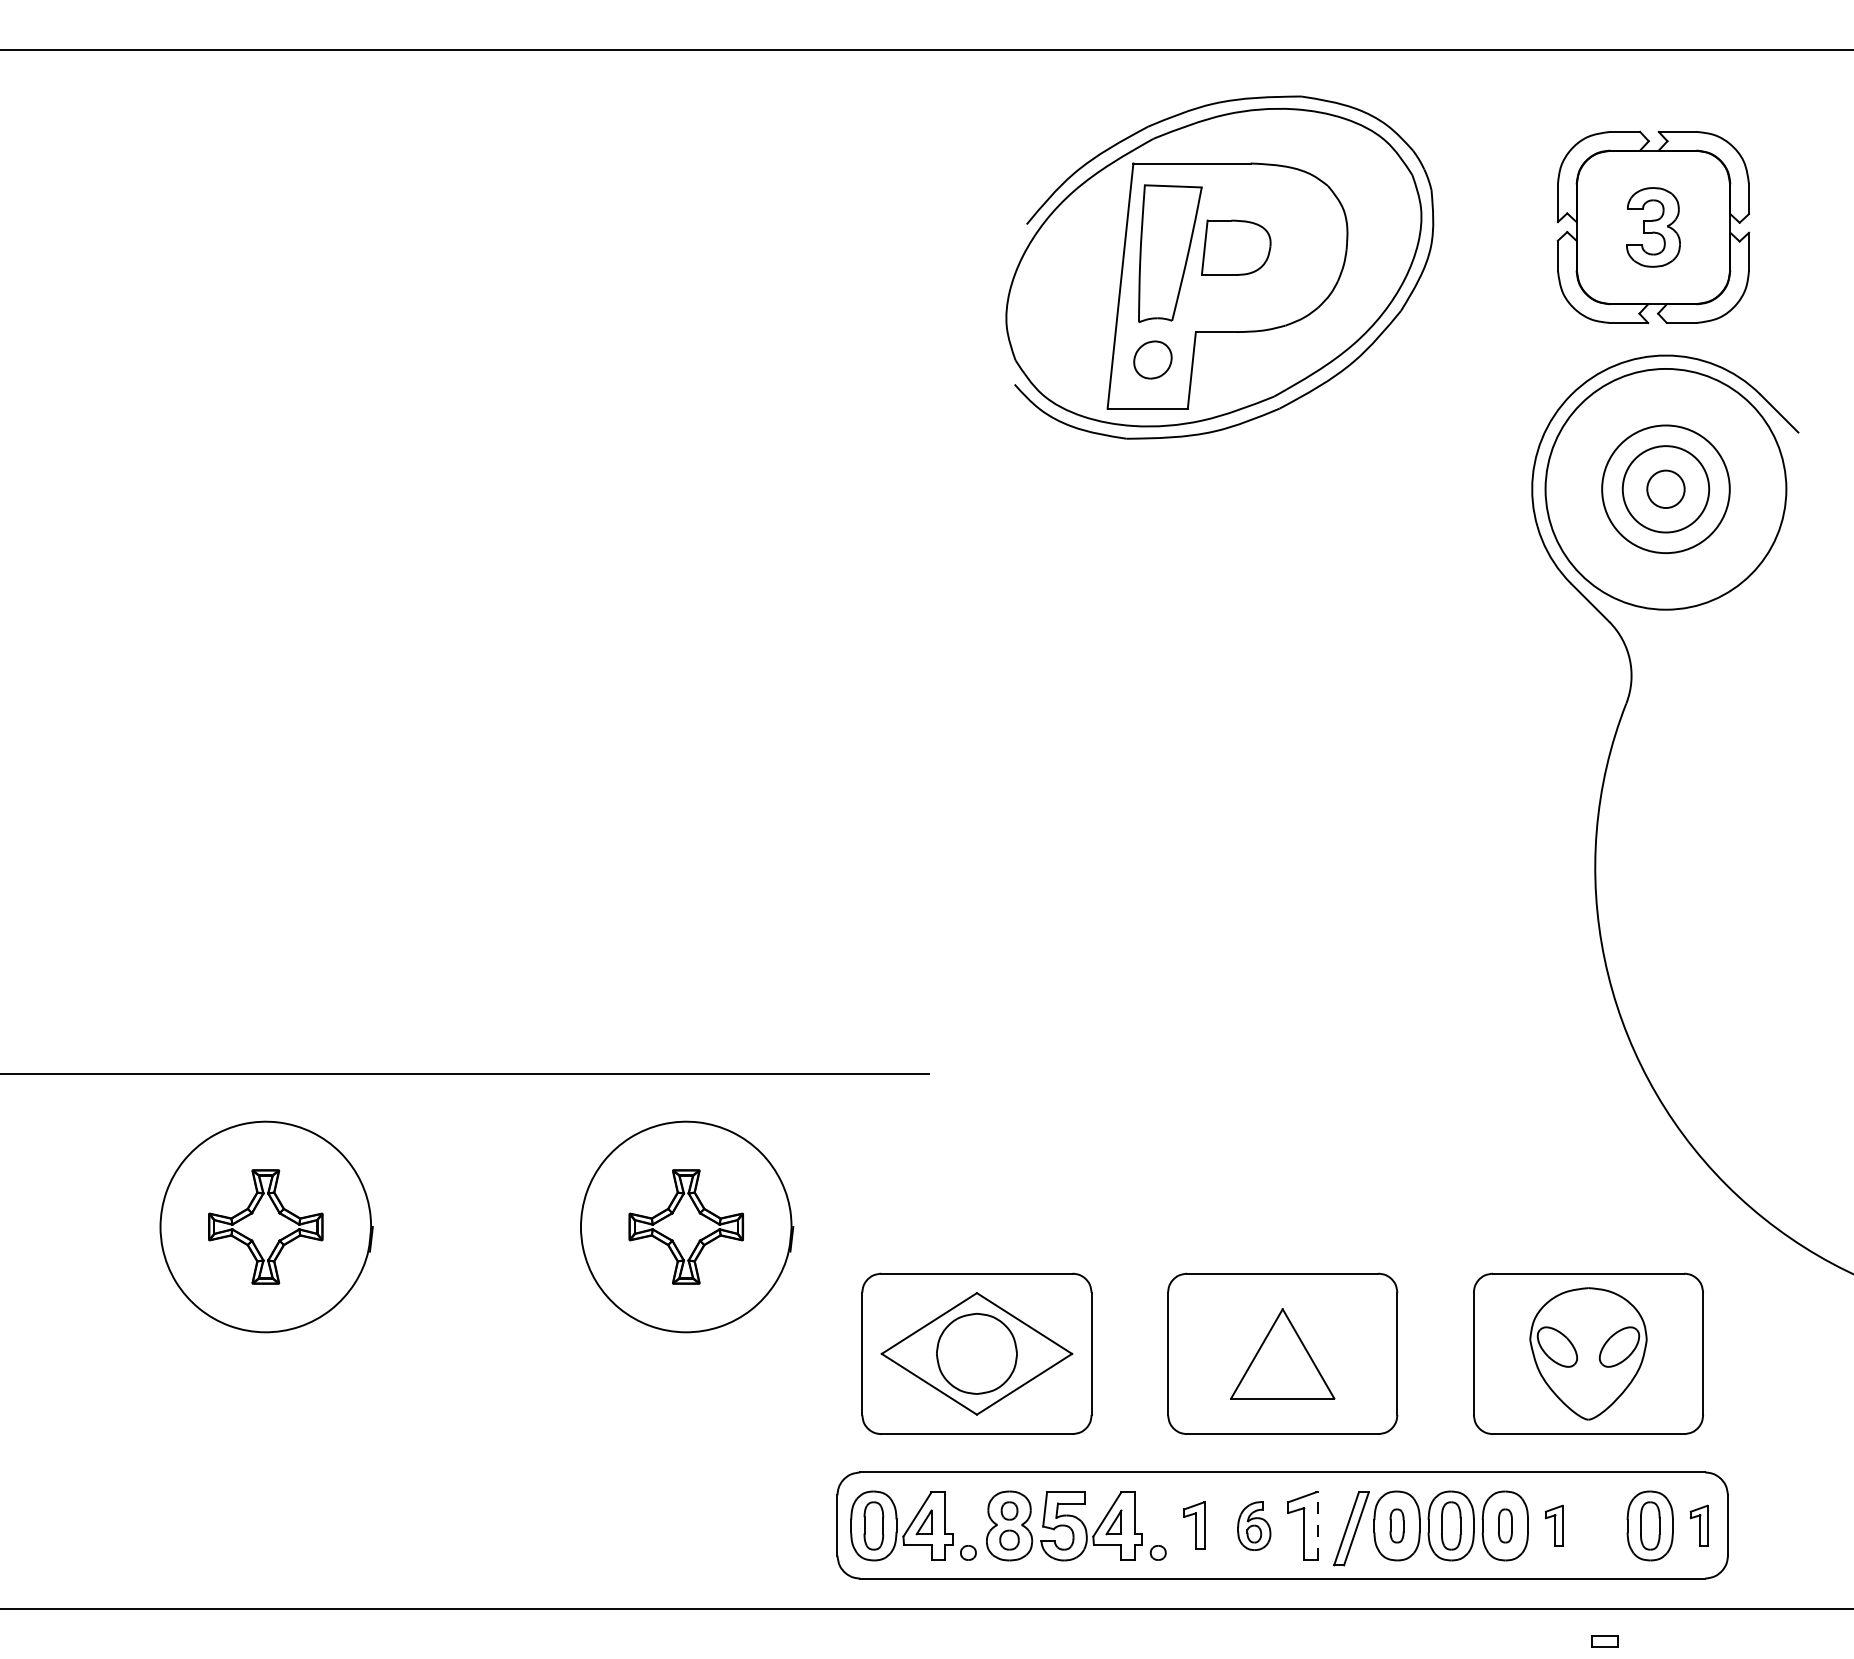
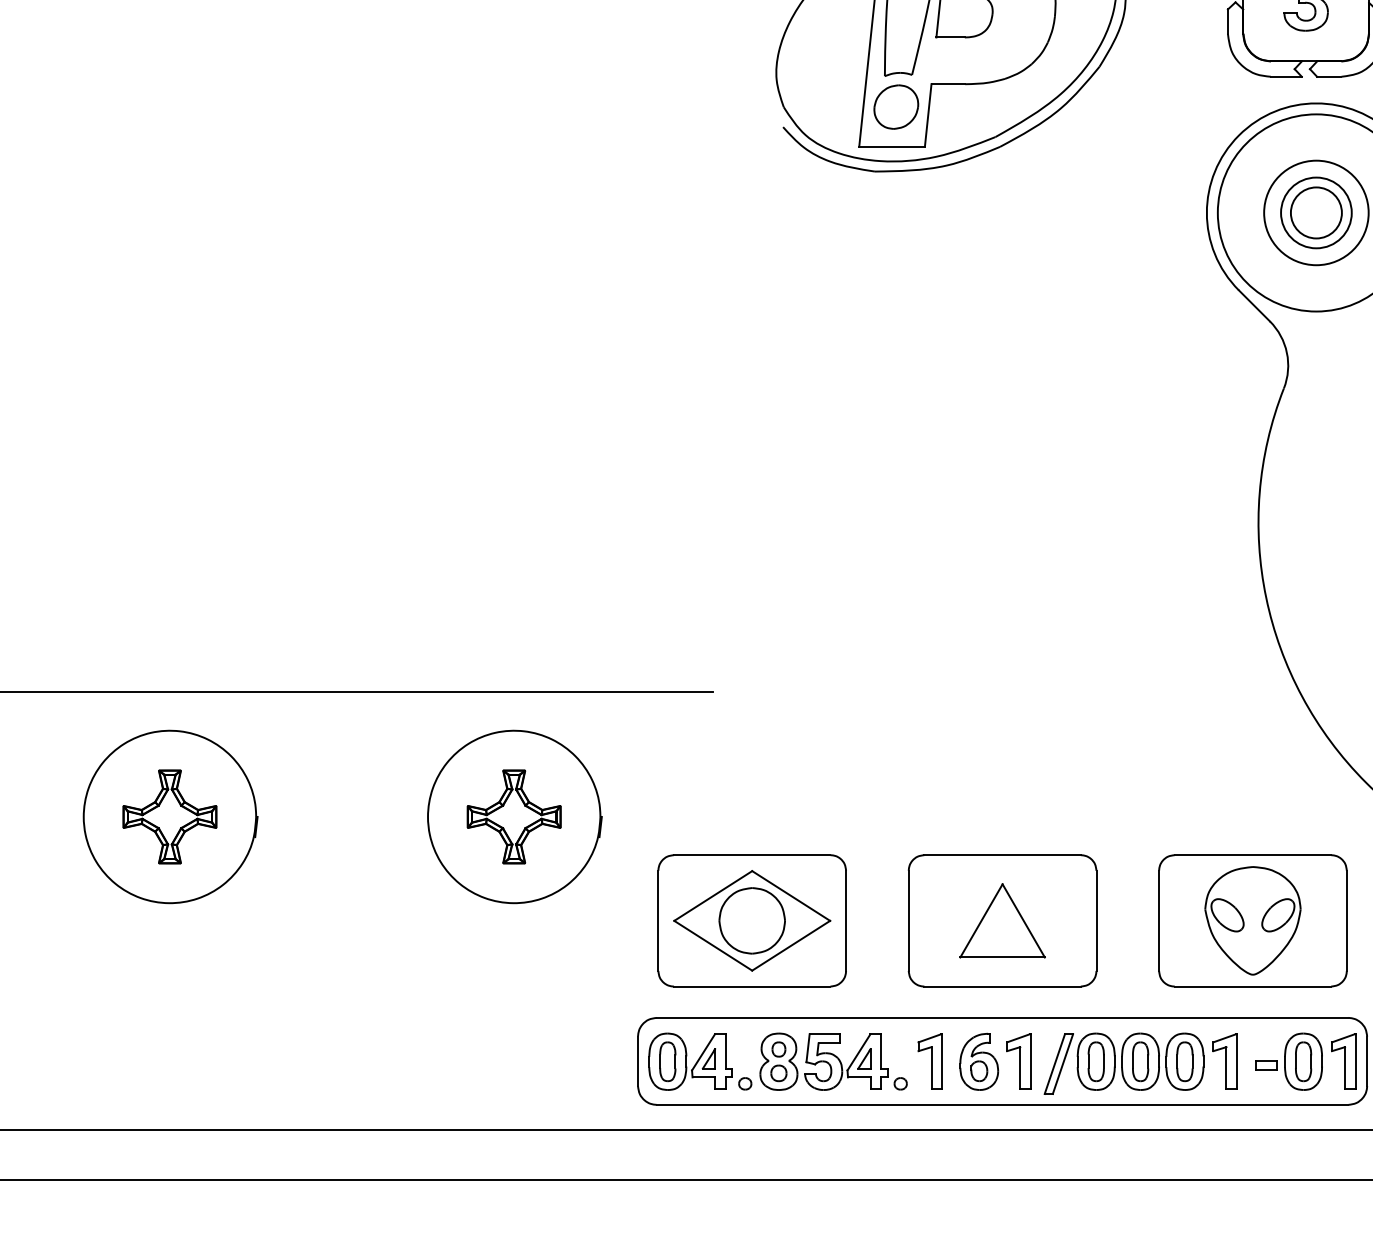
part: (1152, 359) -> (895, 106), size x1.43
circle: (1665, 489) -> (1316, 213), size x1.67
part: (1194, 1525) -> (930, 1061), size x1.43
part: (1254, 1525) -> (979, 1061), size x1.43
line: (1317, 1525) -> (1031, 1061), dashed -> solid
part: (1396, 1525) -> (1095, 1061), size x1.43
part: (1505, 1525) -> (1185, 1061), size x1.43
part: (1554, 1525) -> (1225, 1061), size x1.67
part: (1699, 1525) -> (1343, 1061), size x1.67
part: (1604, 1641) -> (1266, 1065), moved

